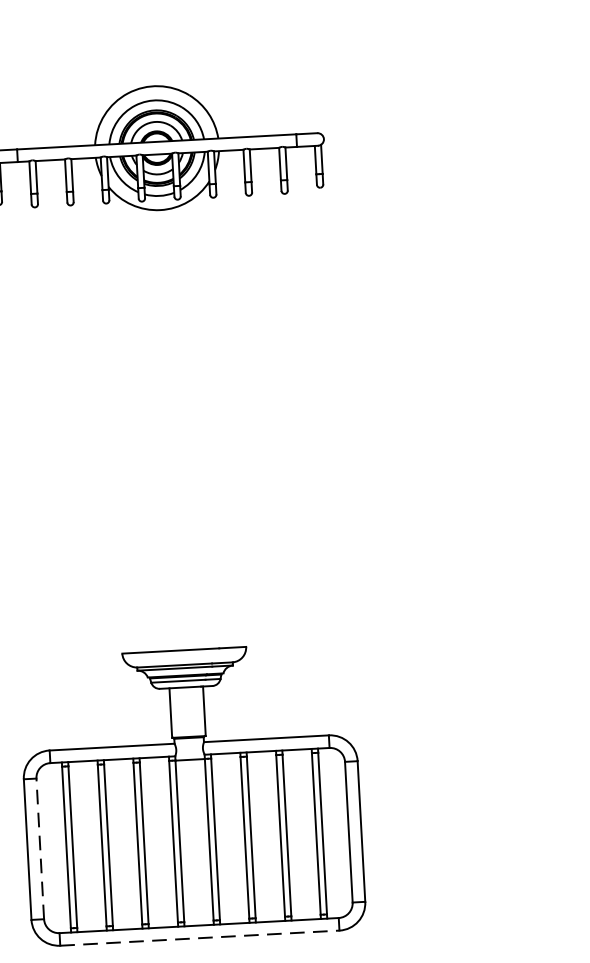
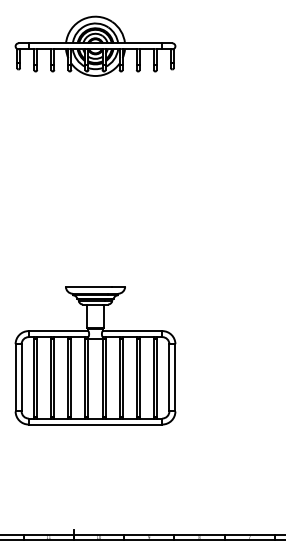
line: (39, 848) -> (21, 377), dashed -> solid
line: (199, 938) -> (95, 424), dashed -> solid

